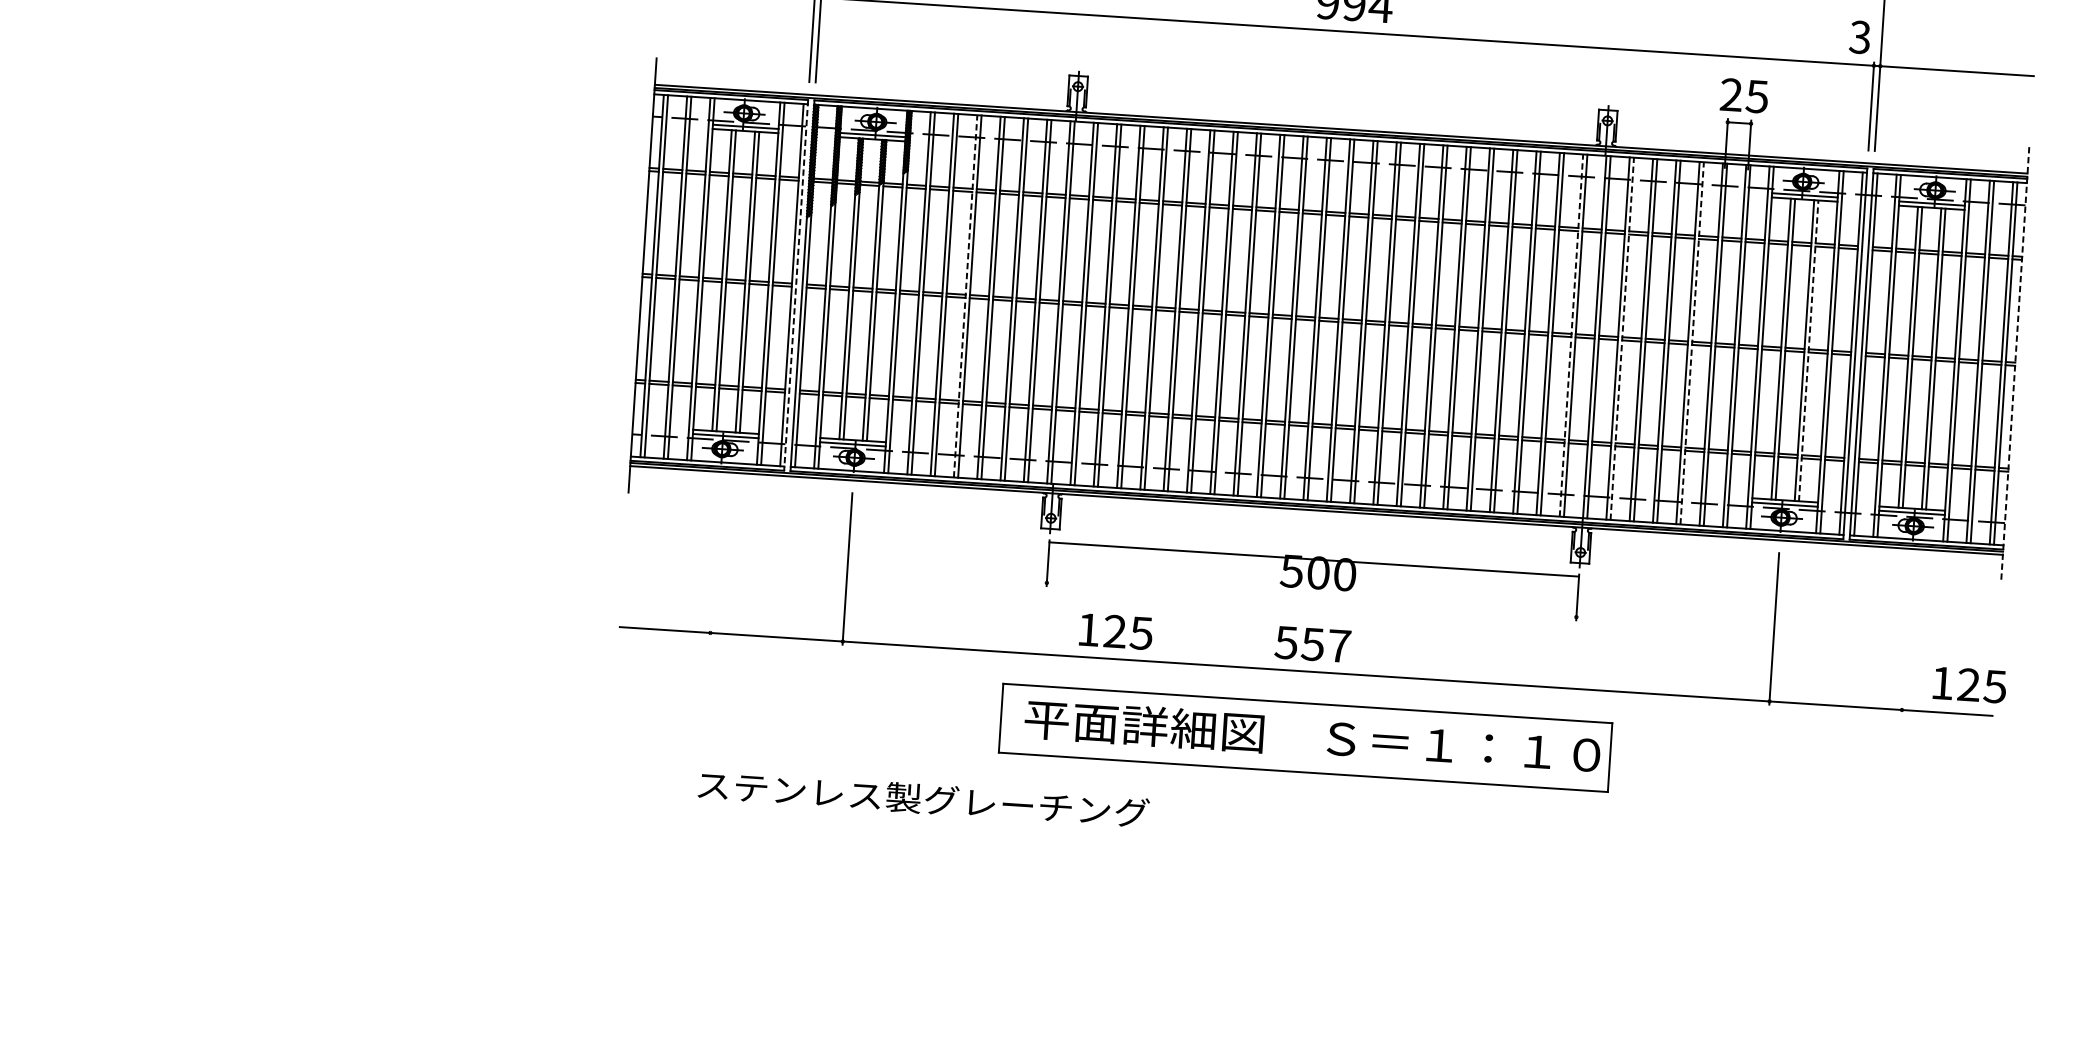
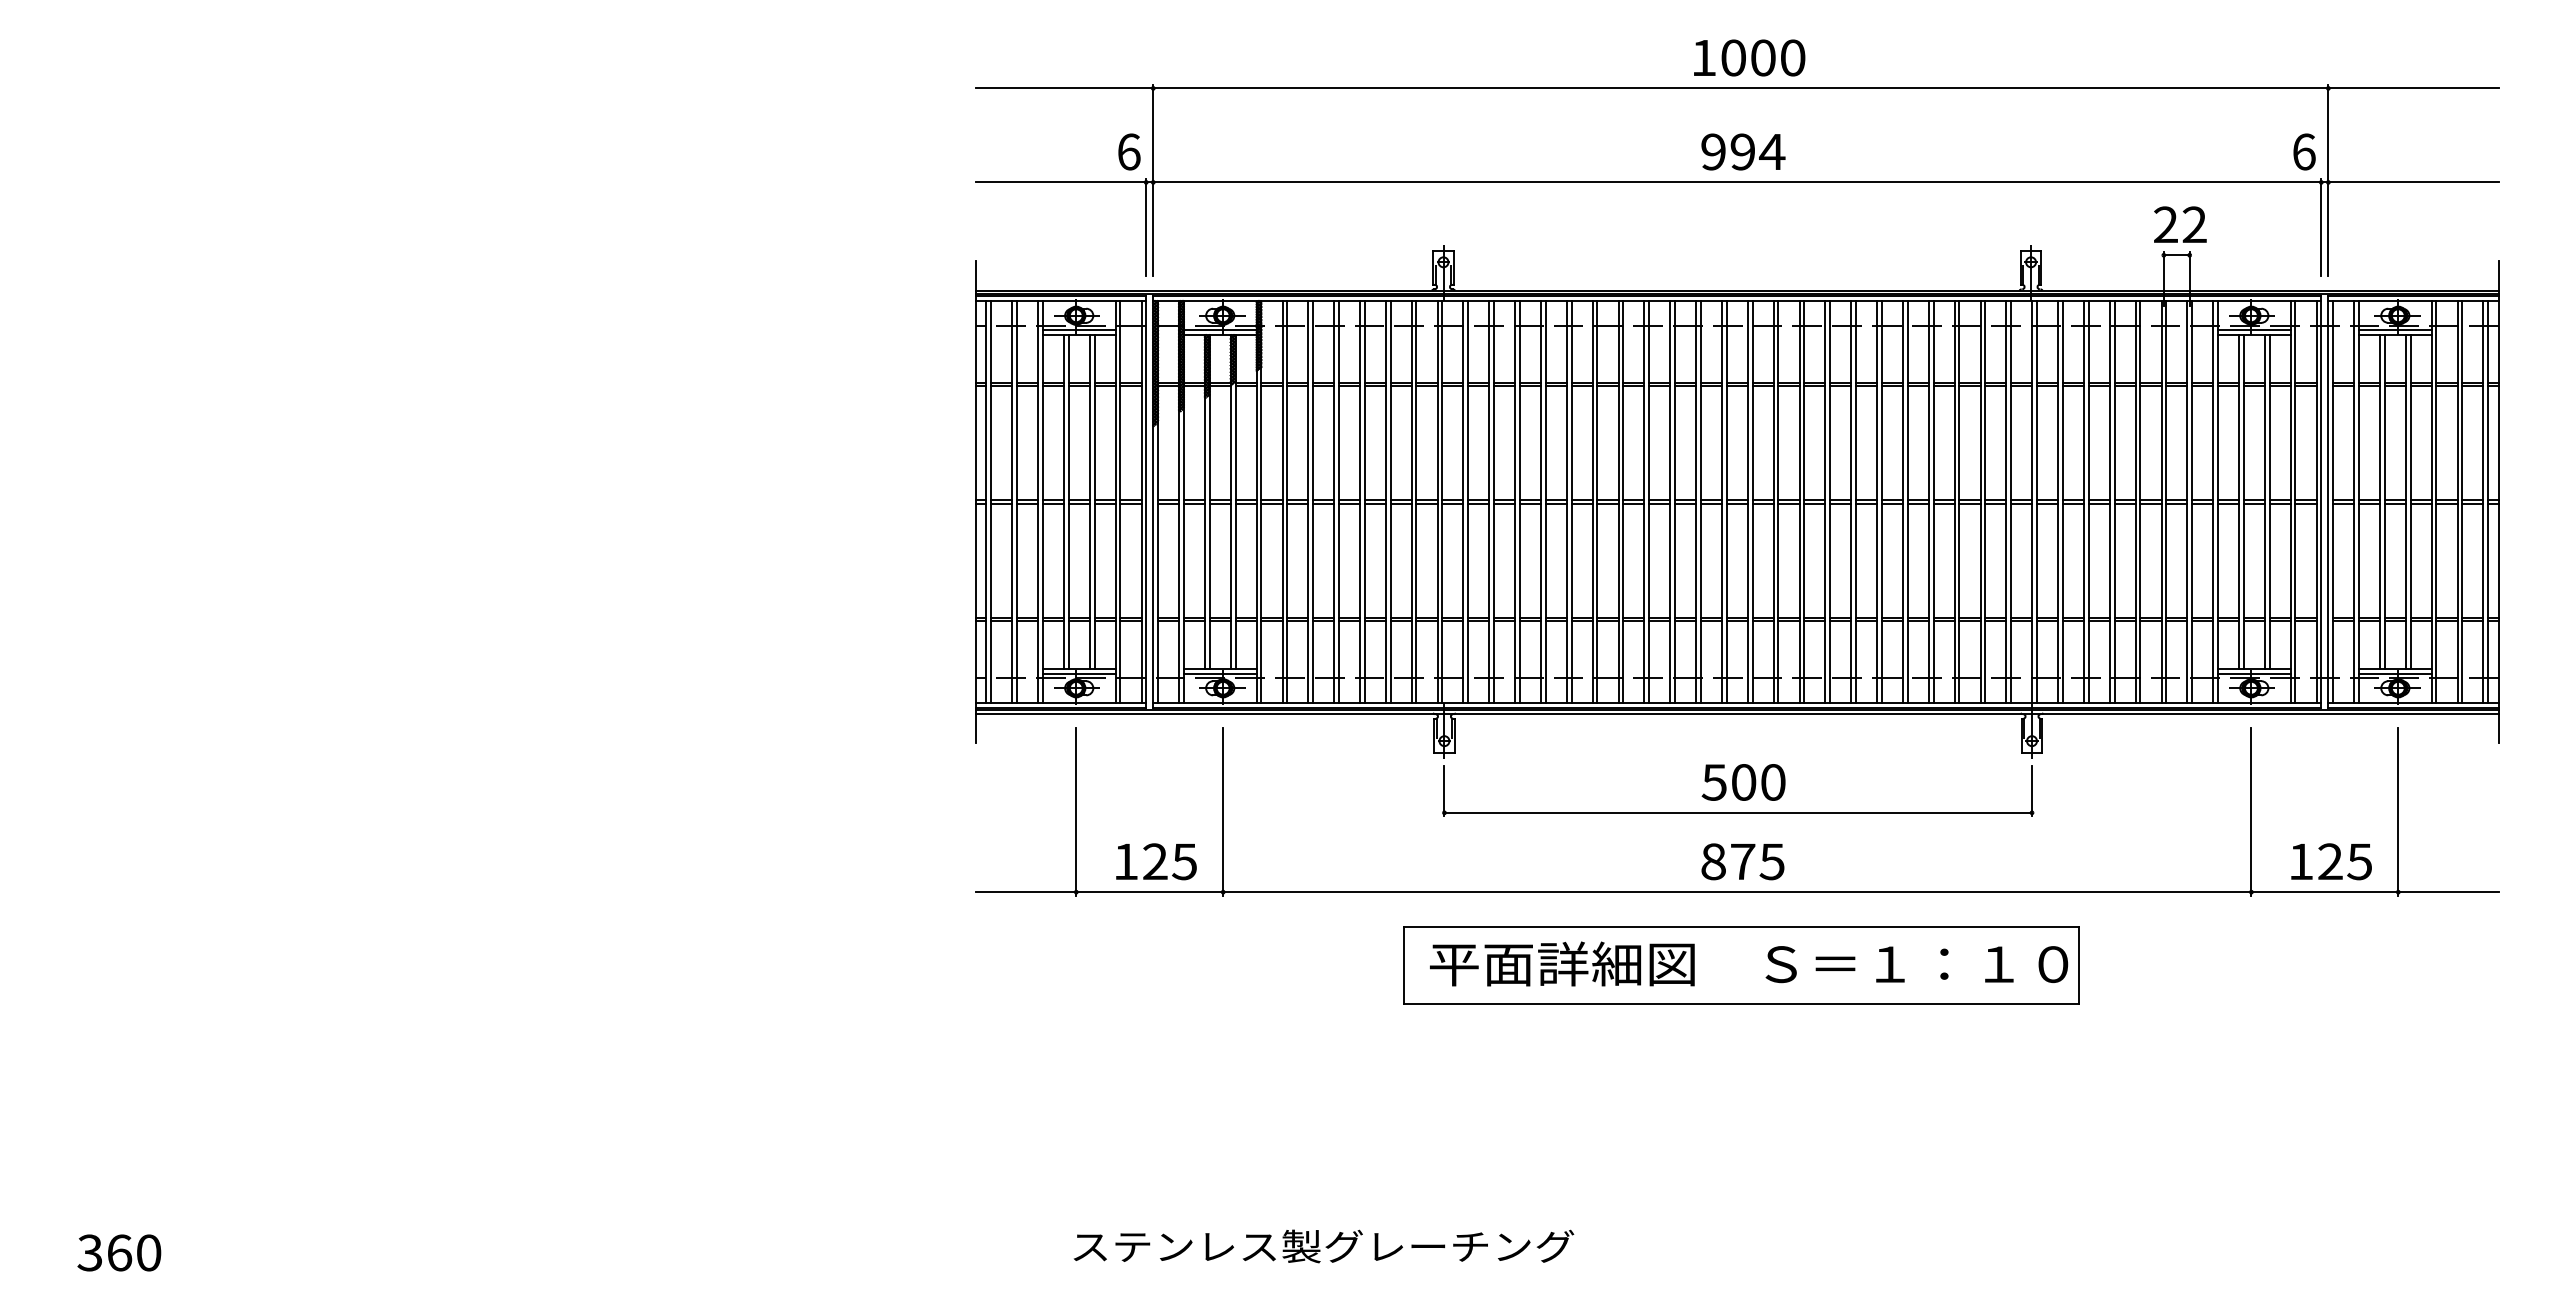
text: (1859, 36) -> (2303, 151), 3 -> 6
text: (1757, 96) -> (2194, 224), 25 -> 22
line: (796, 285) -> (1146, 502), dashed -> solid
line: (965, 296) -> (1334, 502), dashed -> solid
line: (1571, 335) -> (2006, 502), dashed -> solid
line: (1622, 339) -> (2062, 502), dashed -> solid
line: (1692, 343) -> (2140, 502), dashed -> solid
line: (1808, 351) -> (2269, 502), dashed -> solid
line: (2014, 364) -> (2498, 502), dashed -> solid
line: (1314, 559) -> (1738, 812), moved
line: (715, 560) -> (1076, 811), added
text: (1116, 631) -> (1156, 861), moved
line: (1906, 637) -> (2398, 811), added
text: (1312, 644) -> (1742, 861), 557 -> 875
text: (1969, 684) -> (2331, 861), moved
text: (923, 799) -> (1323, 1246), moved

